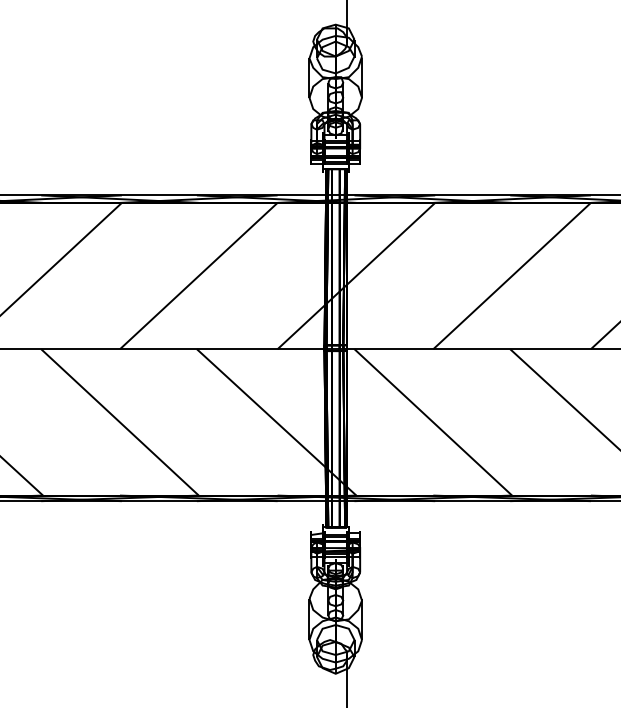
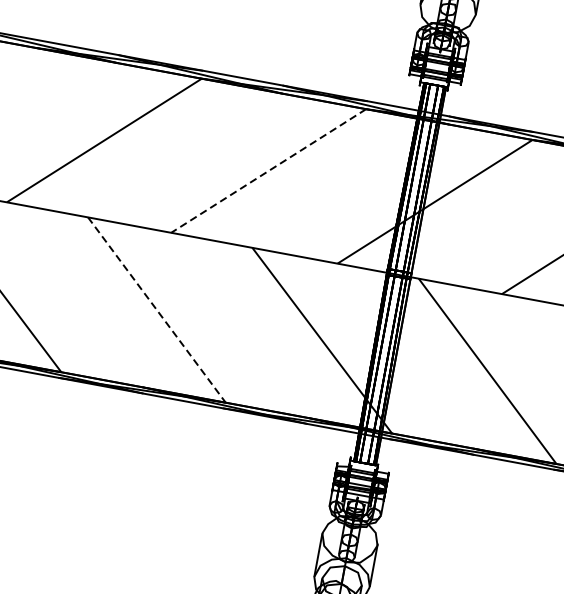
line: (198, 276) -> (268, 171), solid -> dashed
line: (120, 422) -> (157, 310), solid -> dashed

